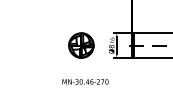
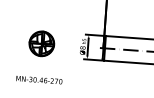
part: (81, 45) -> (41, 43), moved
text: (85, 81) -> (39, 79), moved

